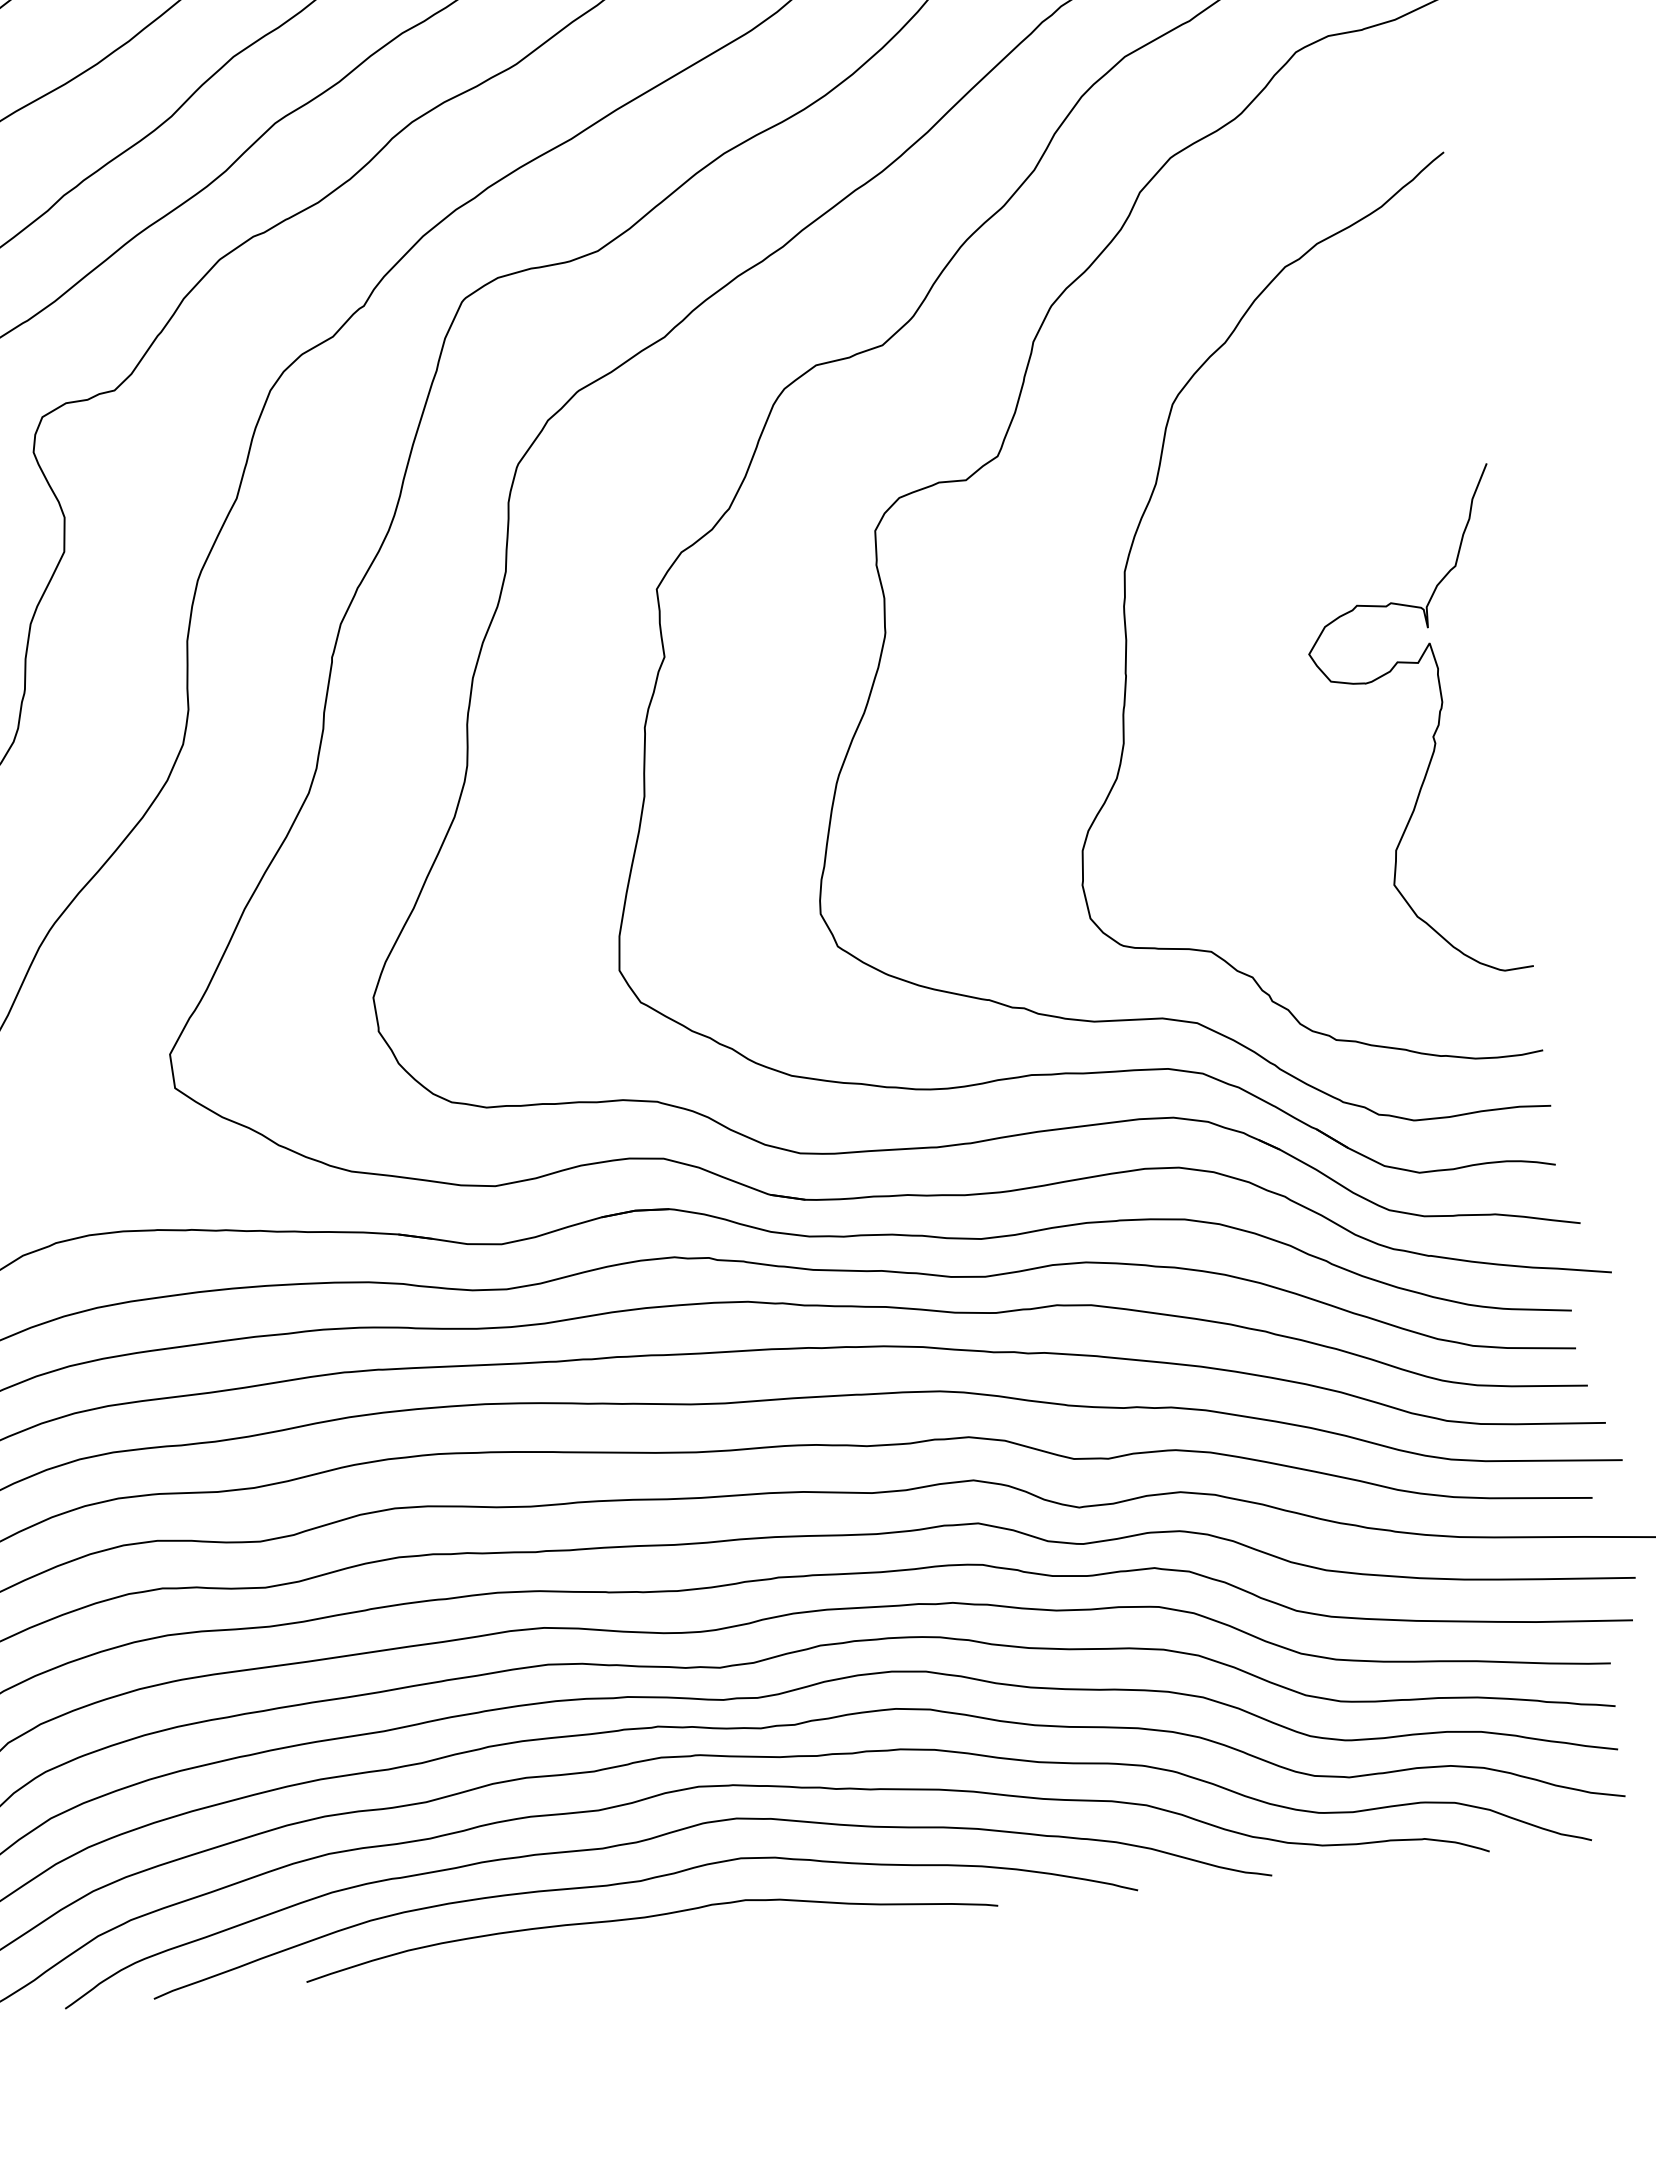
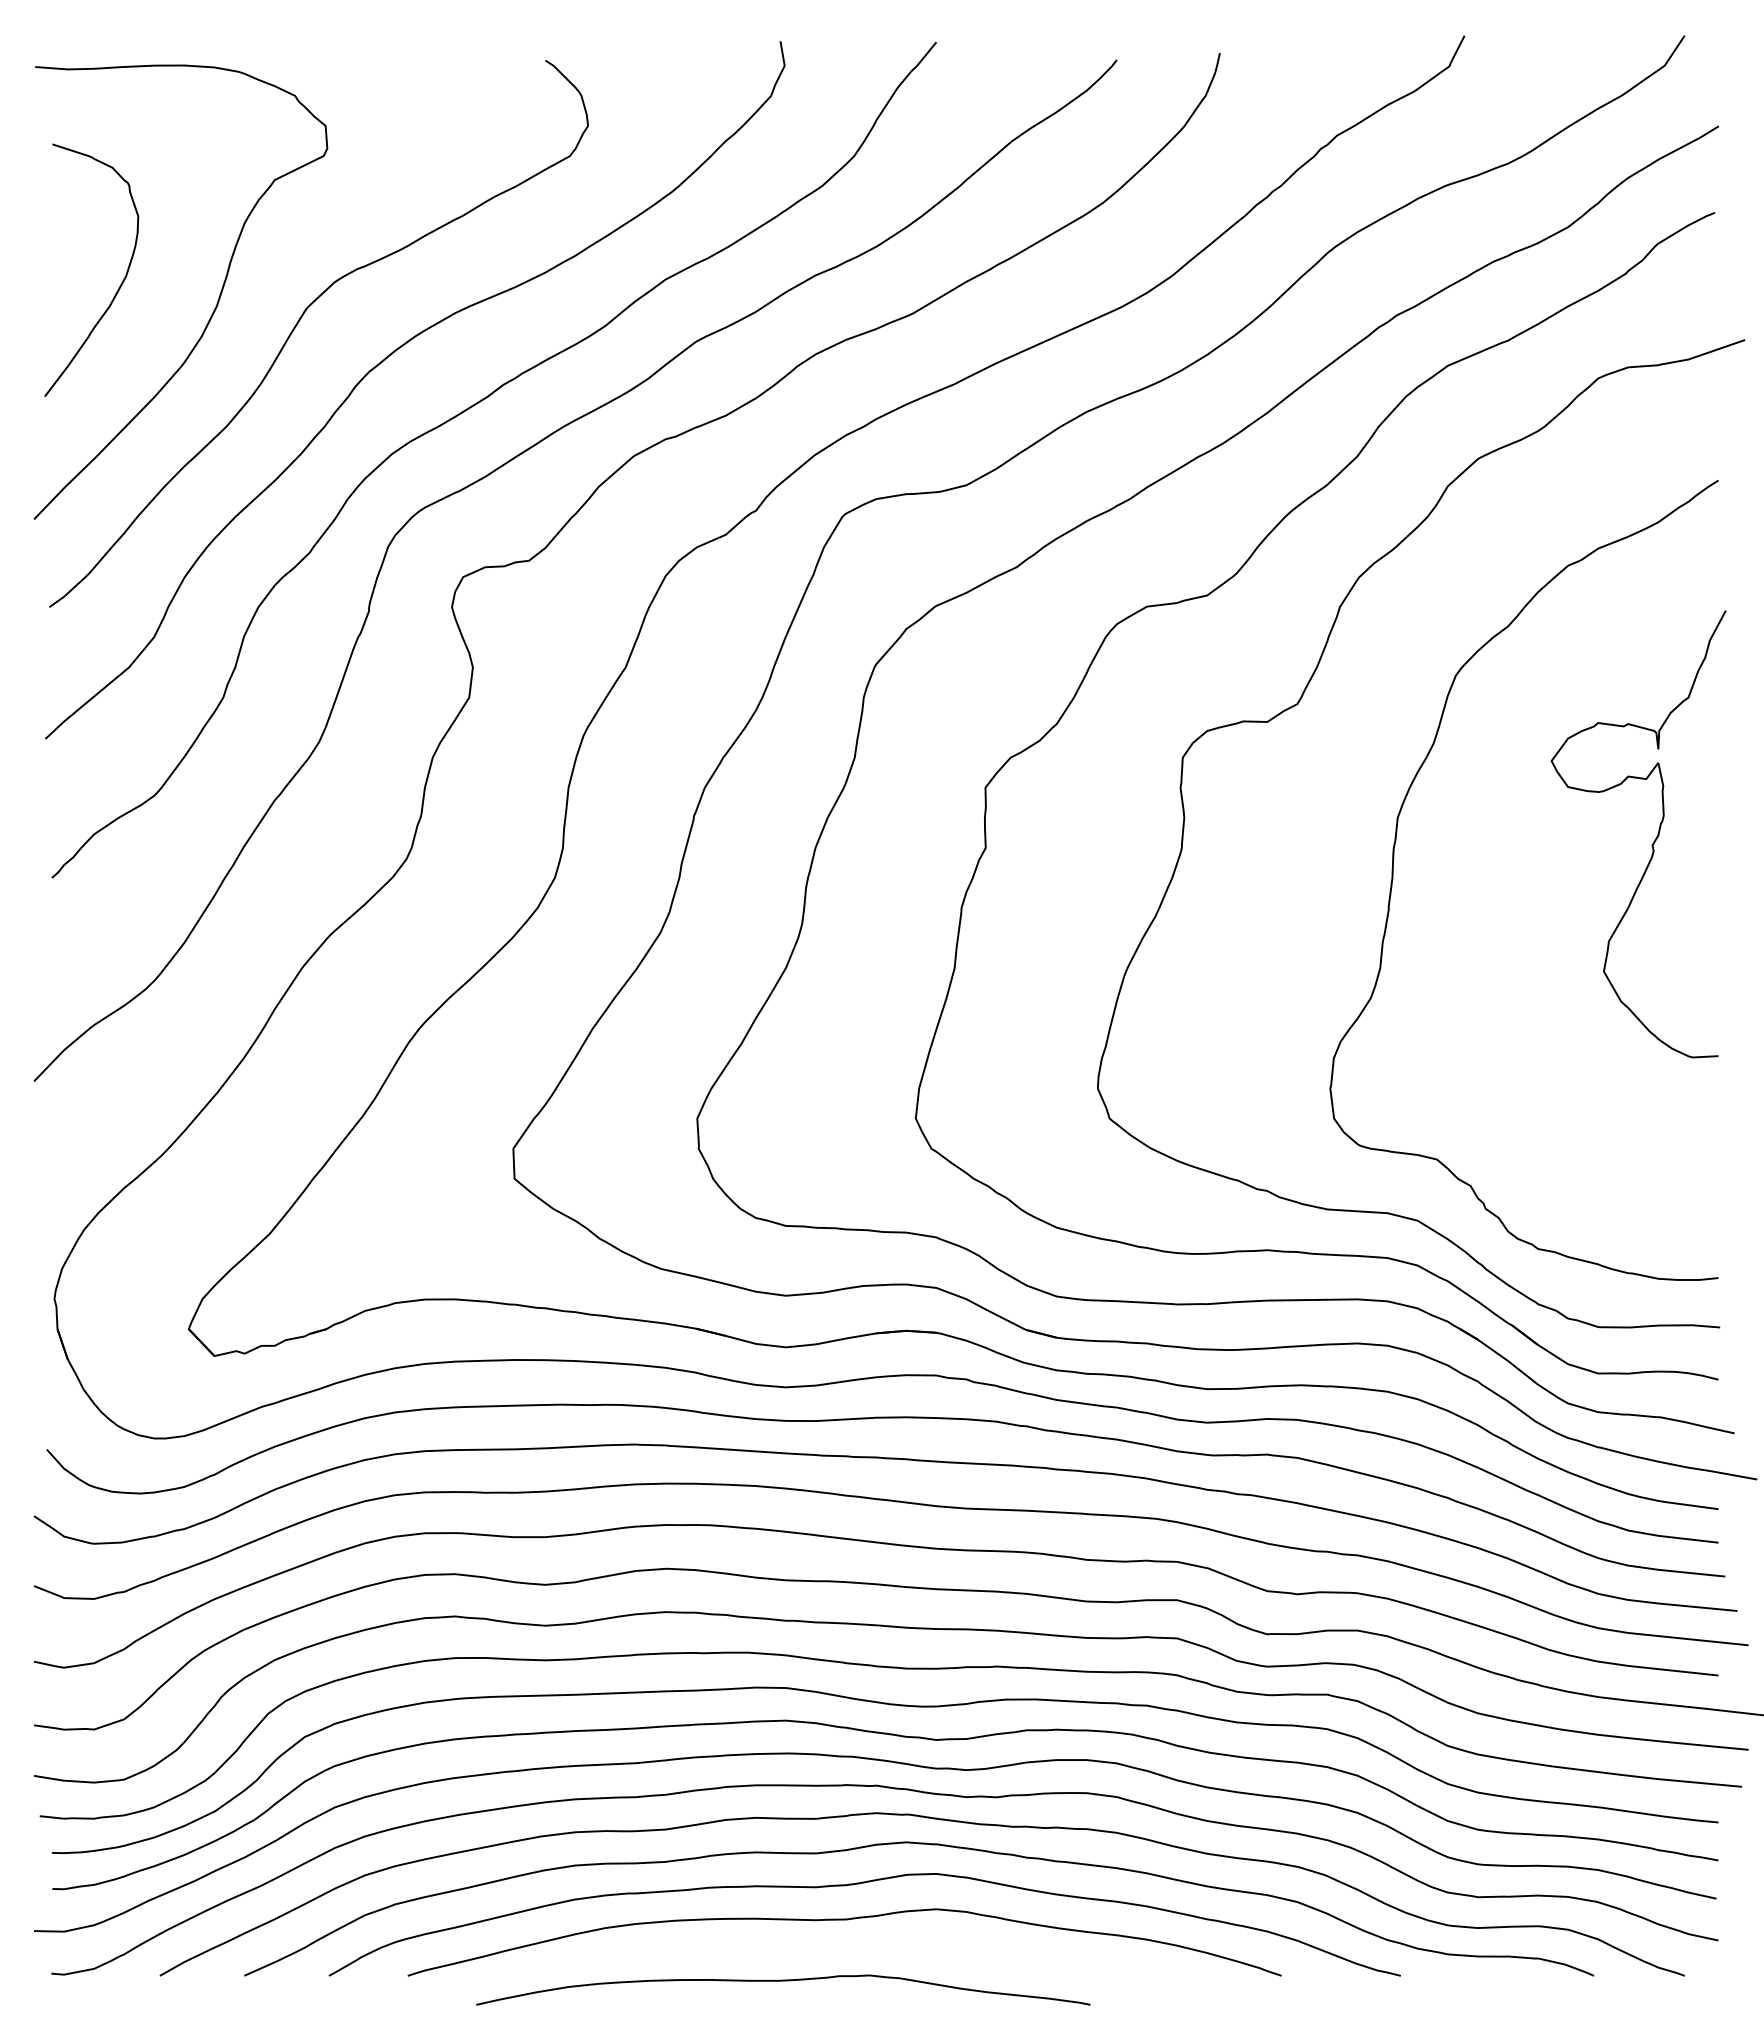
curve: (1433, 732) -> (1653, 841), moved
curve: (649, 1917) -> (783, 1981), moved

